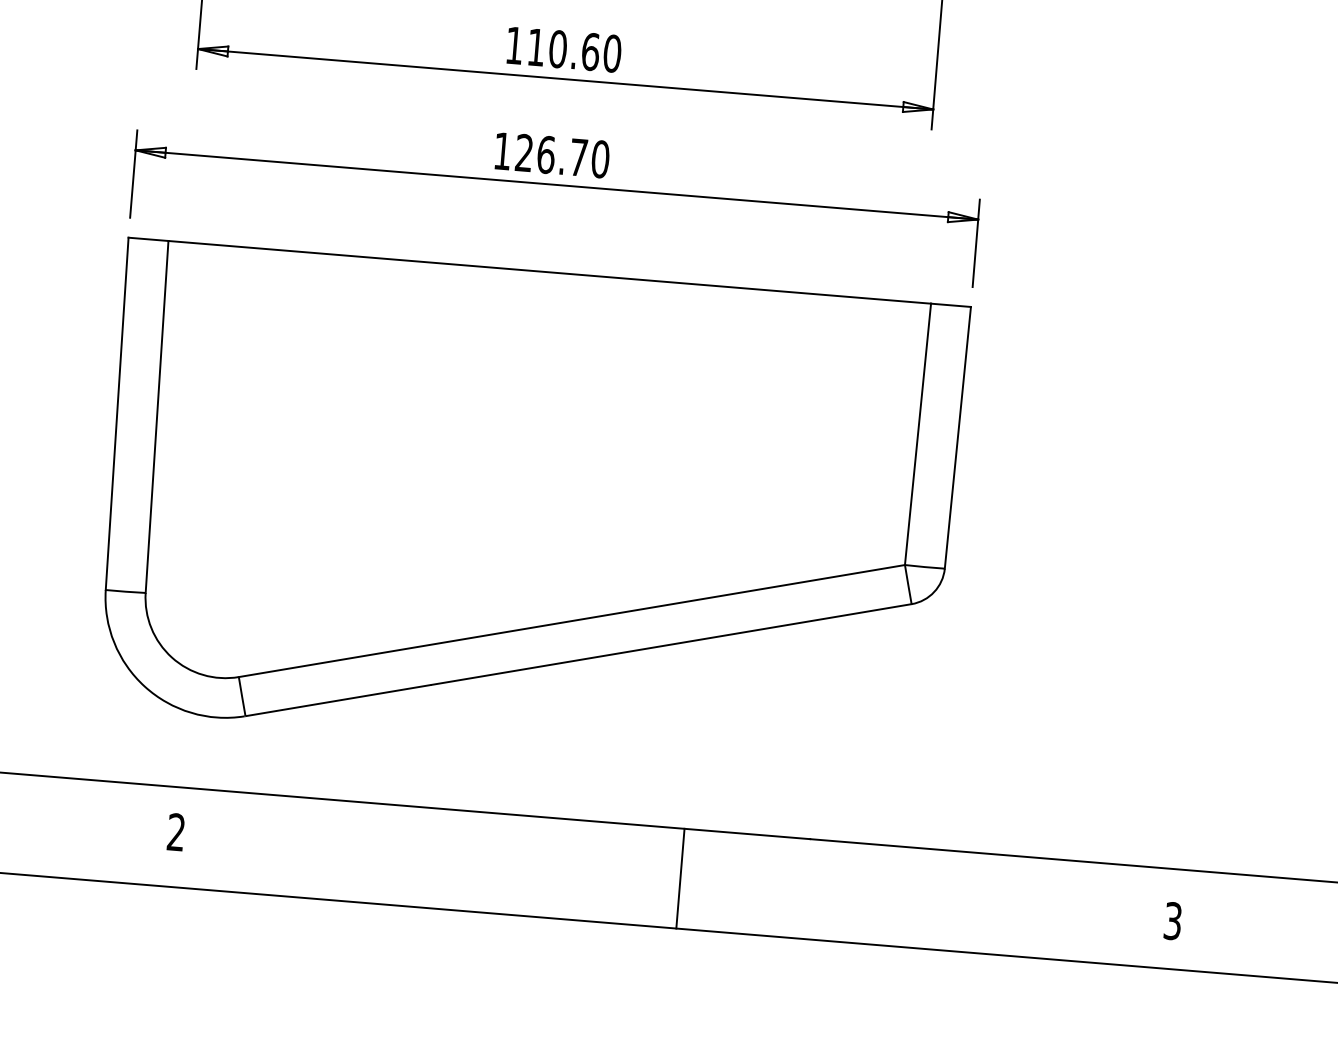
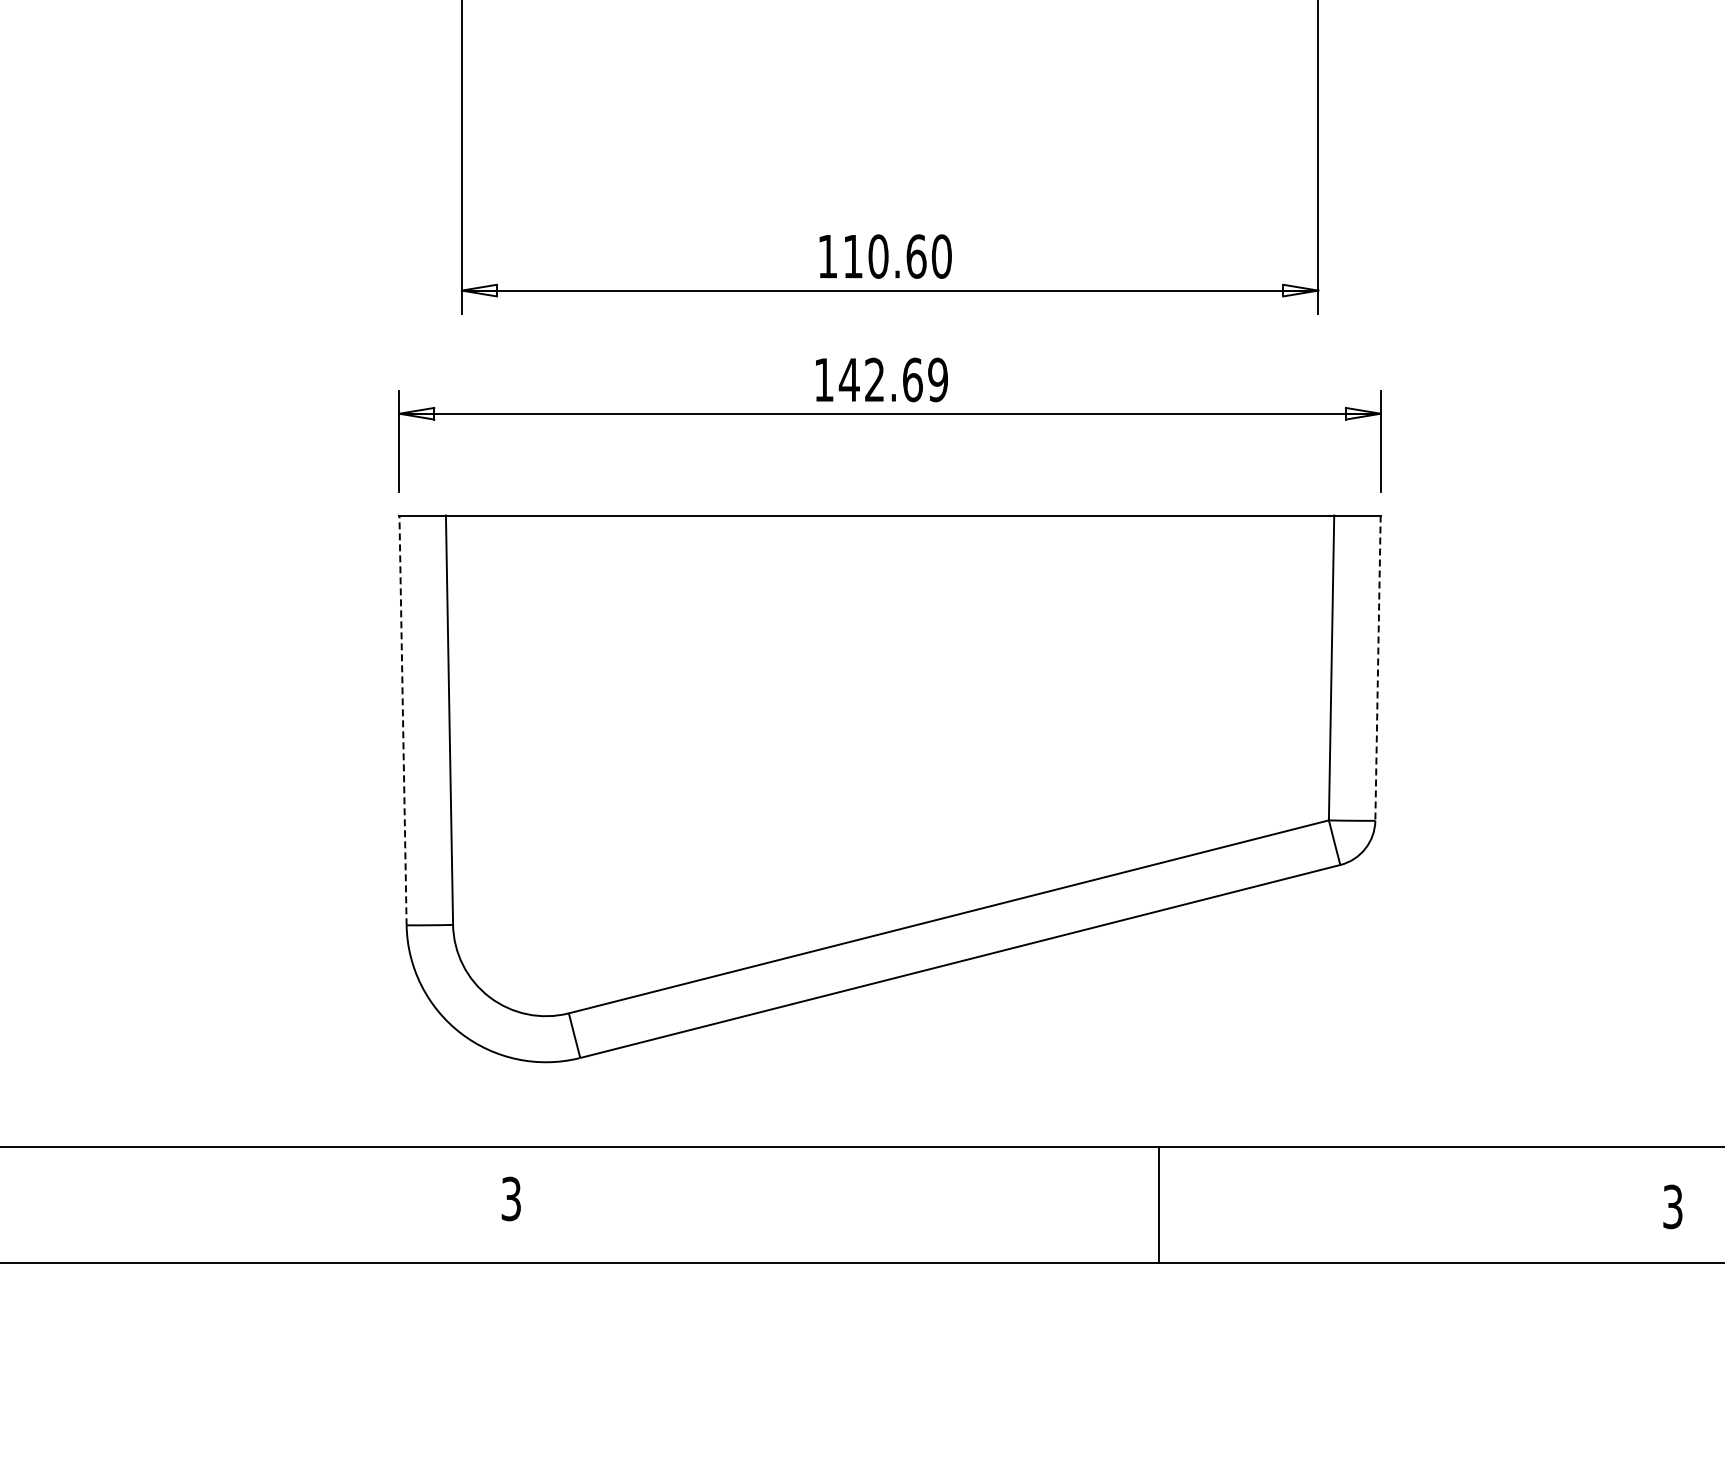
text: (562, 155) -> (893, 379), 126.70 -> 142.69
line: (117, 413) -> (403, 720), solid -> dashed
line: (958, 438) -> (1378, 668), solid -> dashed
text: (175, 832) -> (510, 1199), 2 -> 3
line: (680, 878) -> (1158, 1204), moved

